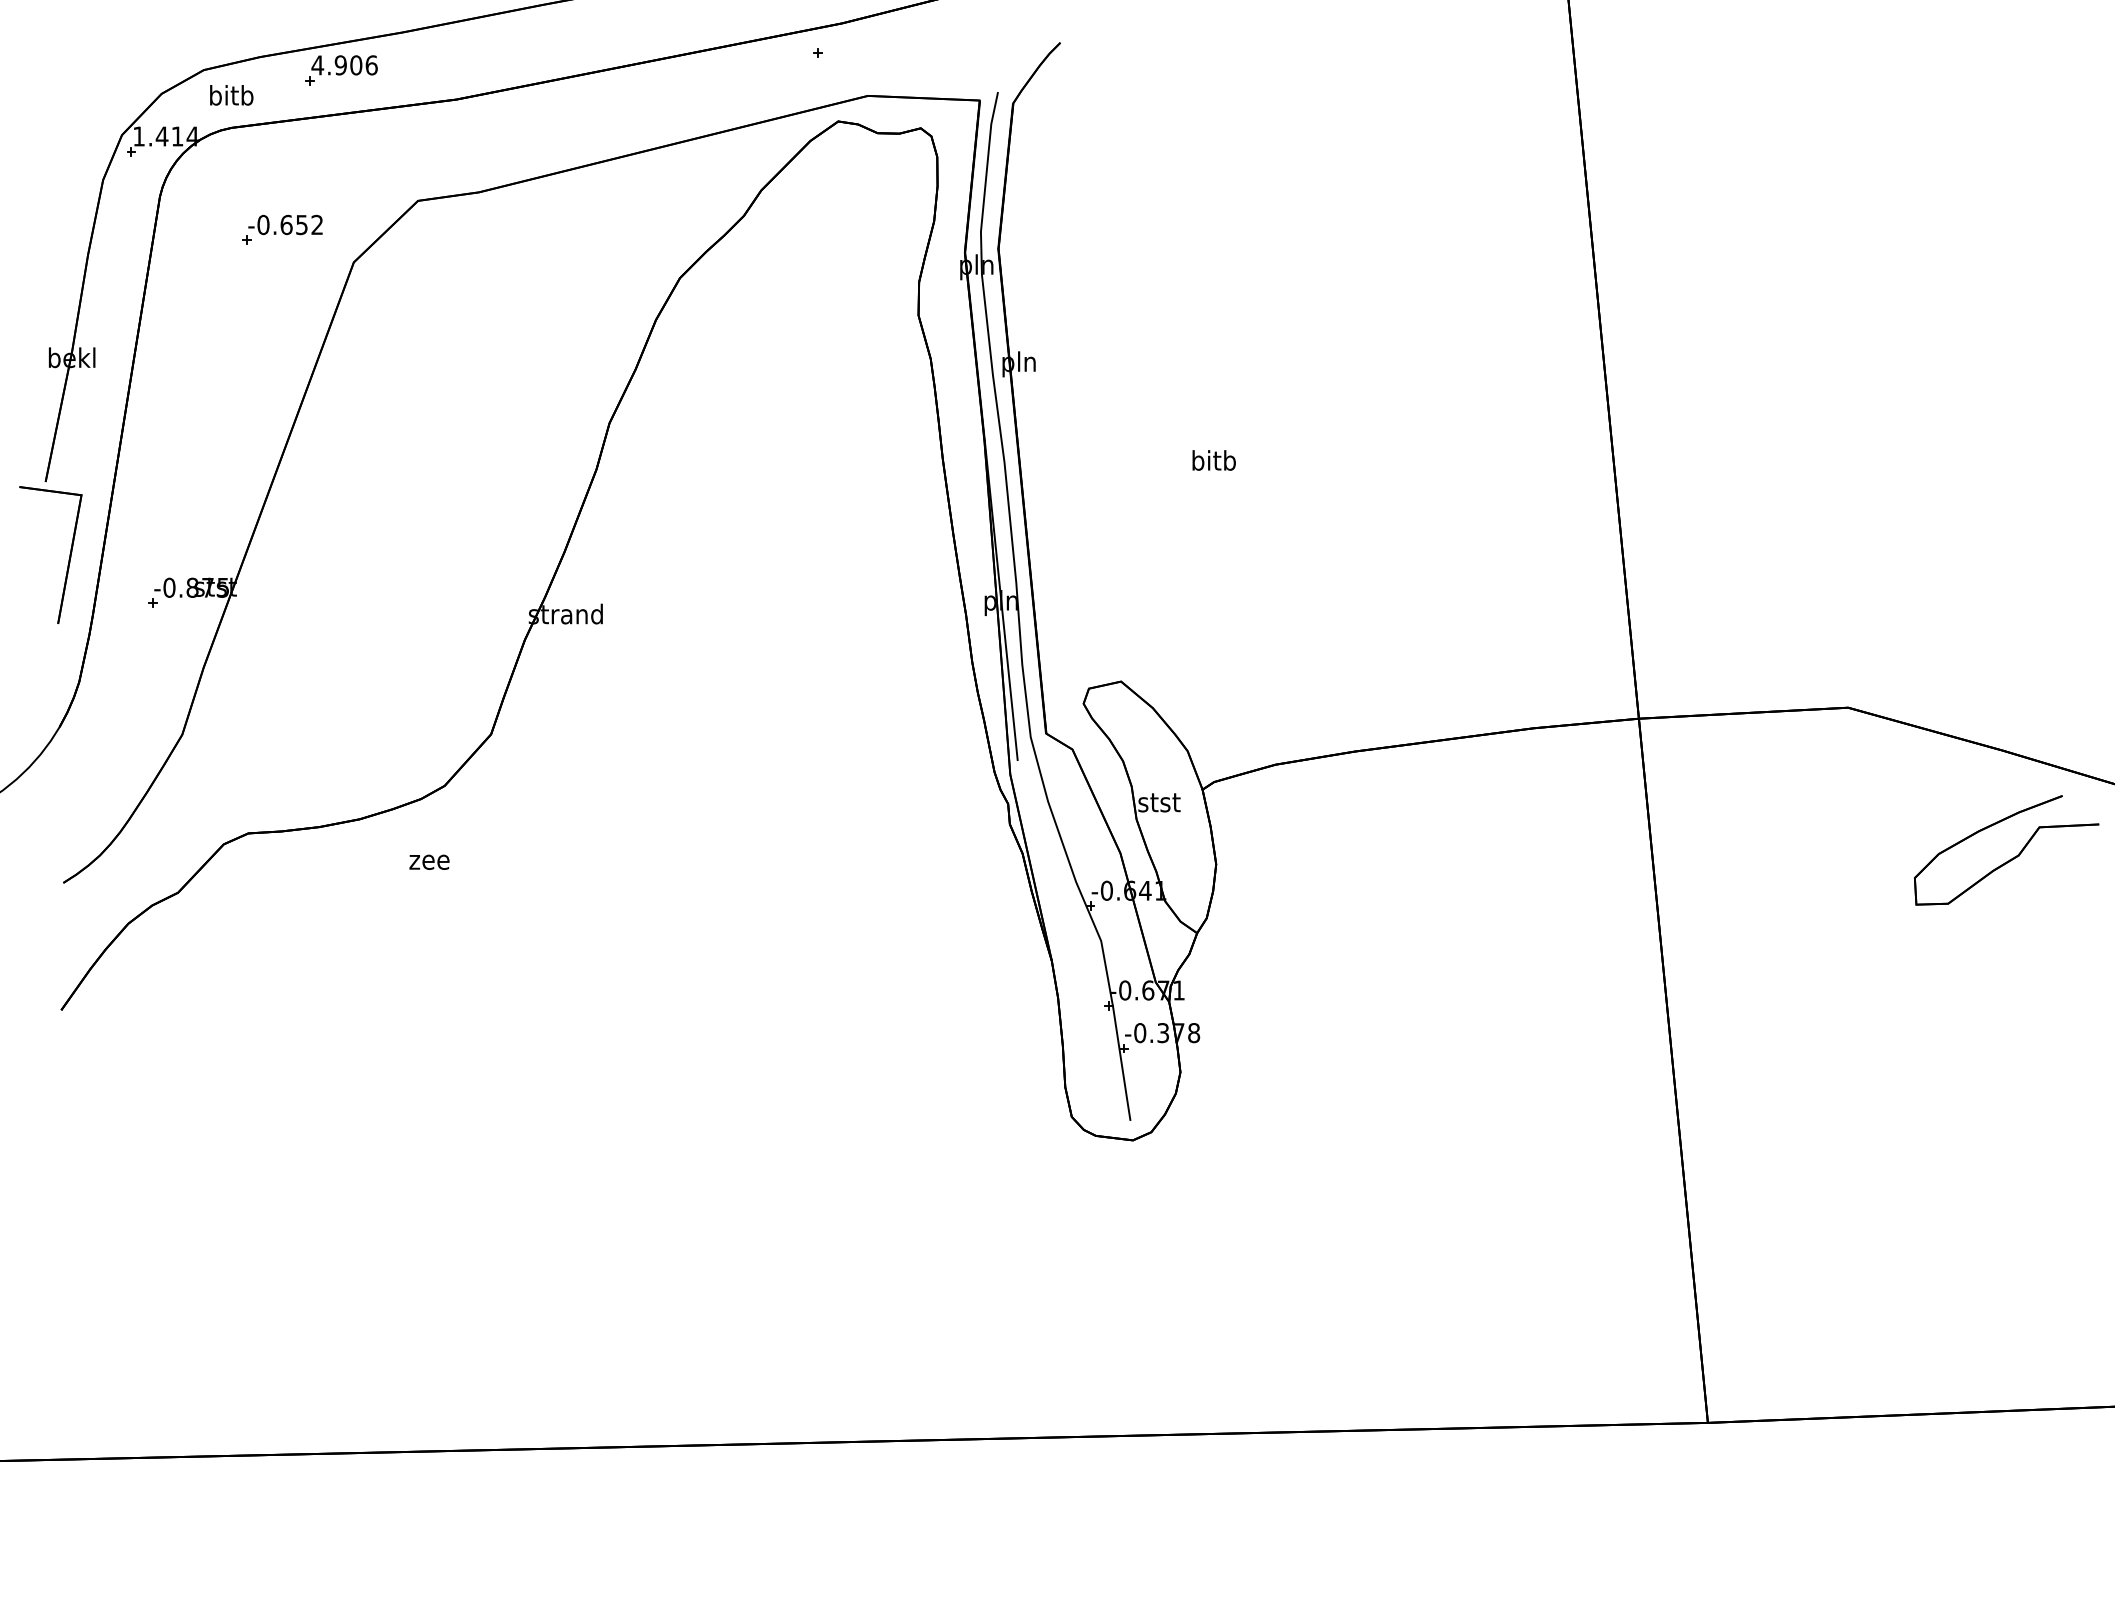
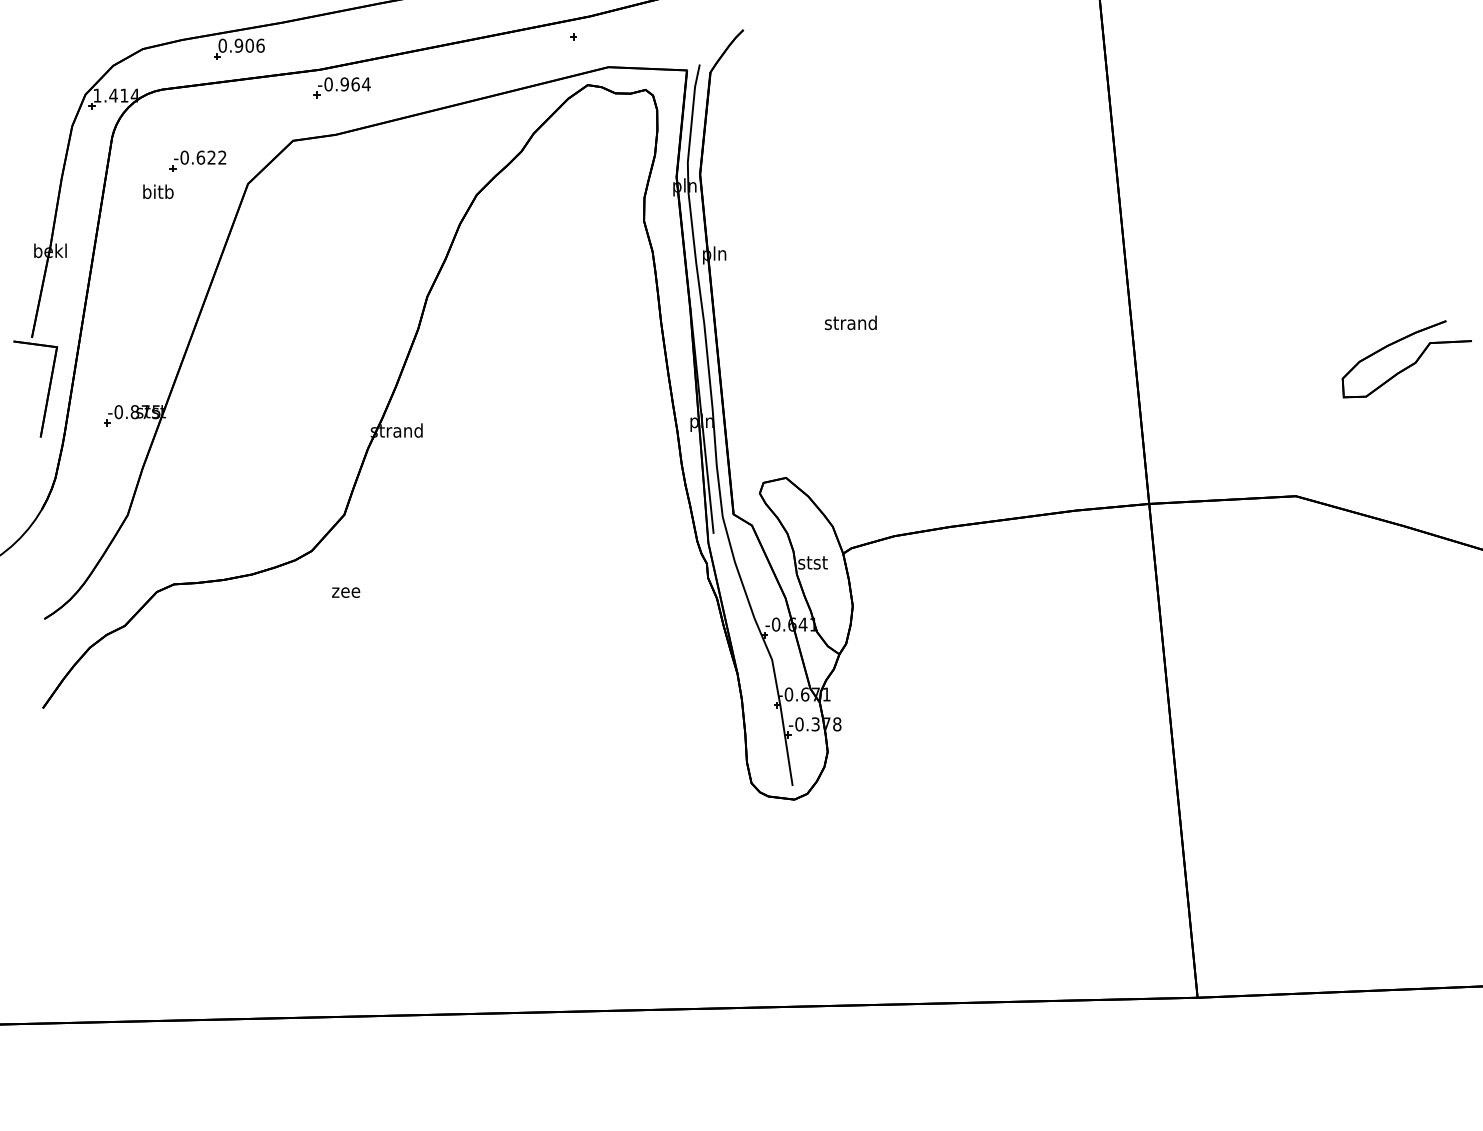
text: (317, 64) -> (222, 45), 4.906 -> 0.906
text: (231, 94) -> (158, 191), moved
part: (487, 124) -> (341, 87), added
text: (301, 224) -> (211, 157), -0.652 -> -0.622
text: (1212, 459) -> (850, 322), bitb -> strand
part: (2008, 859) -> (1408, 365), moved
text: (430, 862) -> (346, 592), moved

